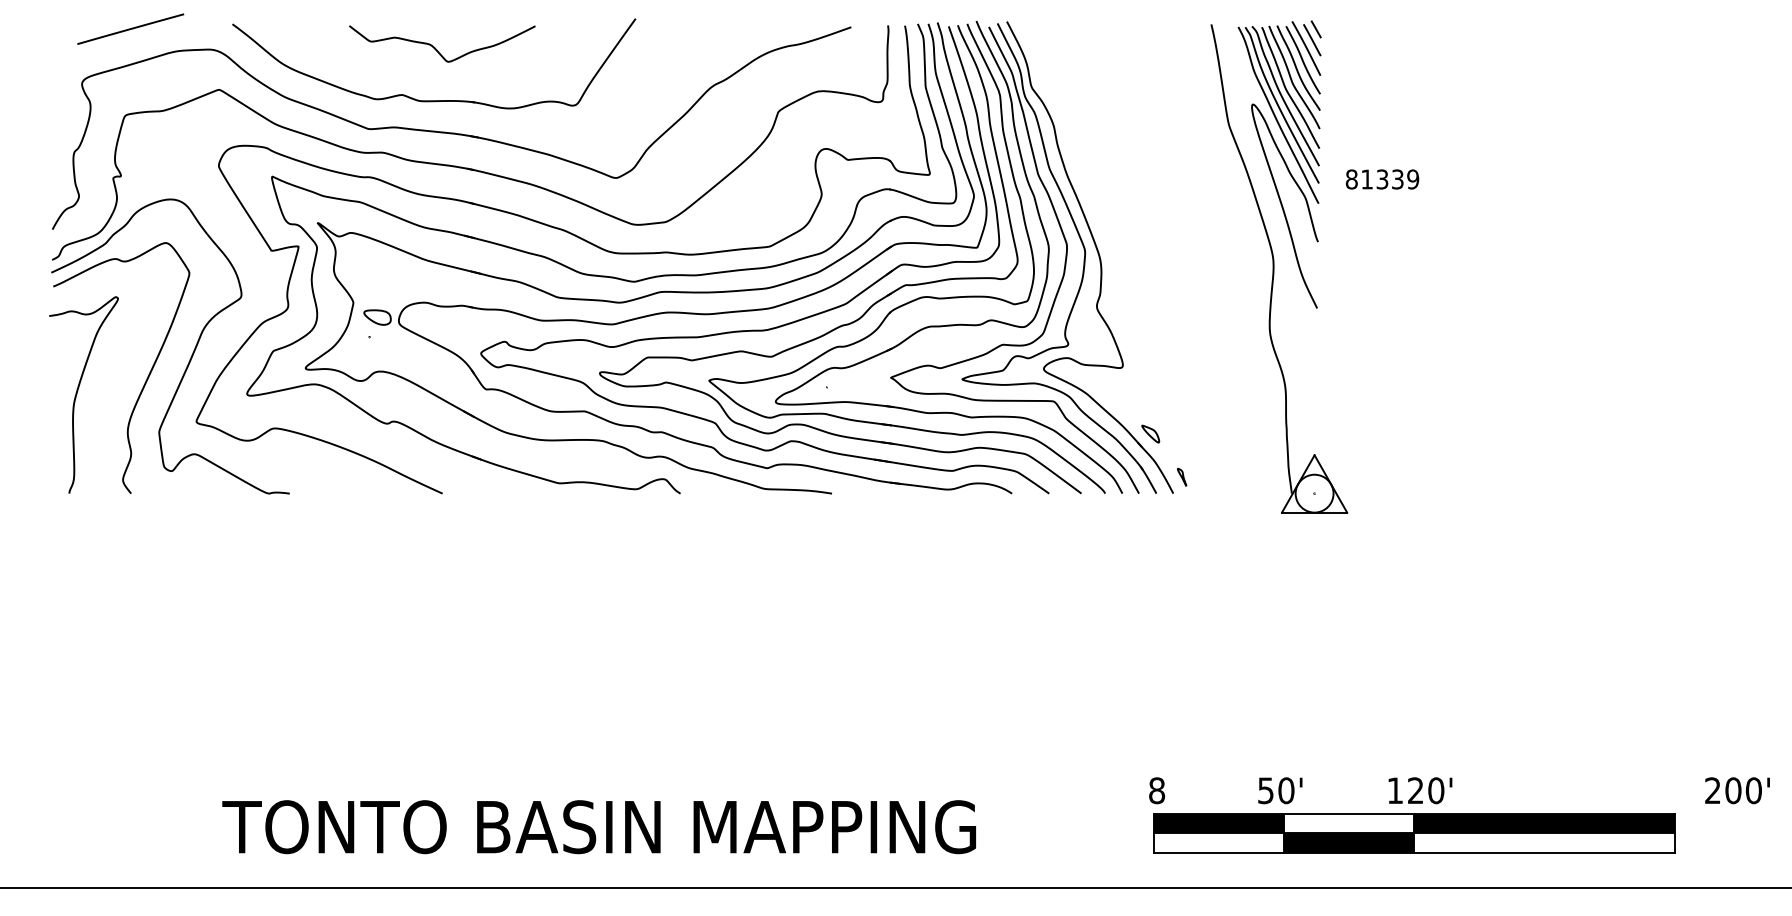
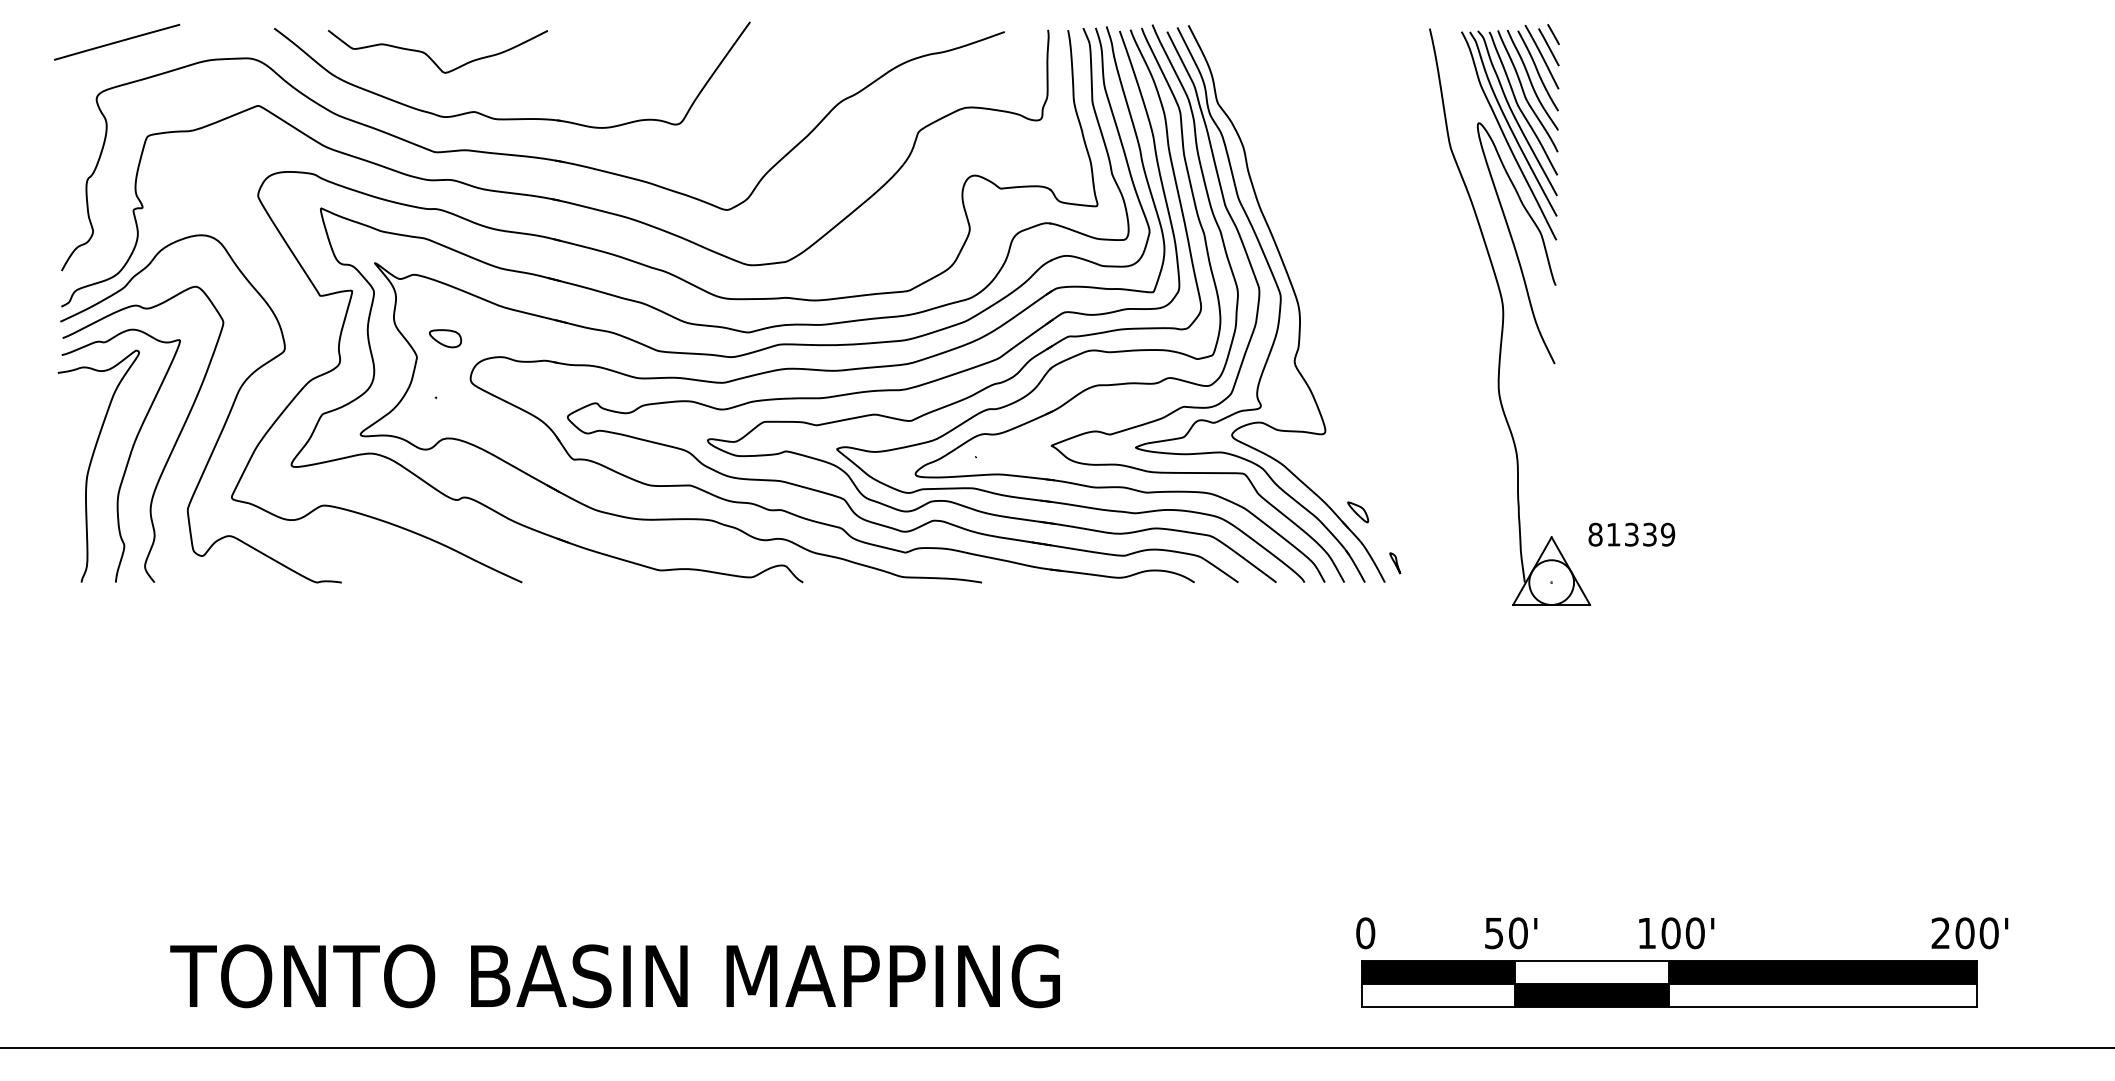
line: (131, 28) -> (117, 41), moved
curve: (436, 49) -> (431, 58), moved
text: (1382, 179) -> (1631, 534), moved
part: (377, 317) -> (445, 338), moved
curve: (109, 386) -> (128, 456), added
text: (1156, 790) -> (1365, 932), 8 -> 0
text: (1415, 790) -> (1670, 933), 120' -> 100'
text: (1737, 790) -> (1969, 933), moved
text: (598, 827) -> (614, 976), moved

